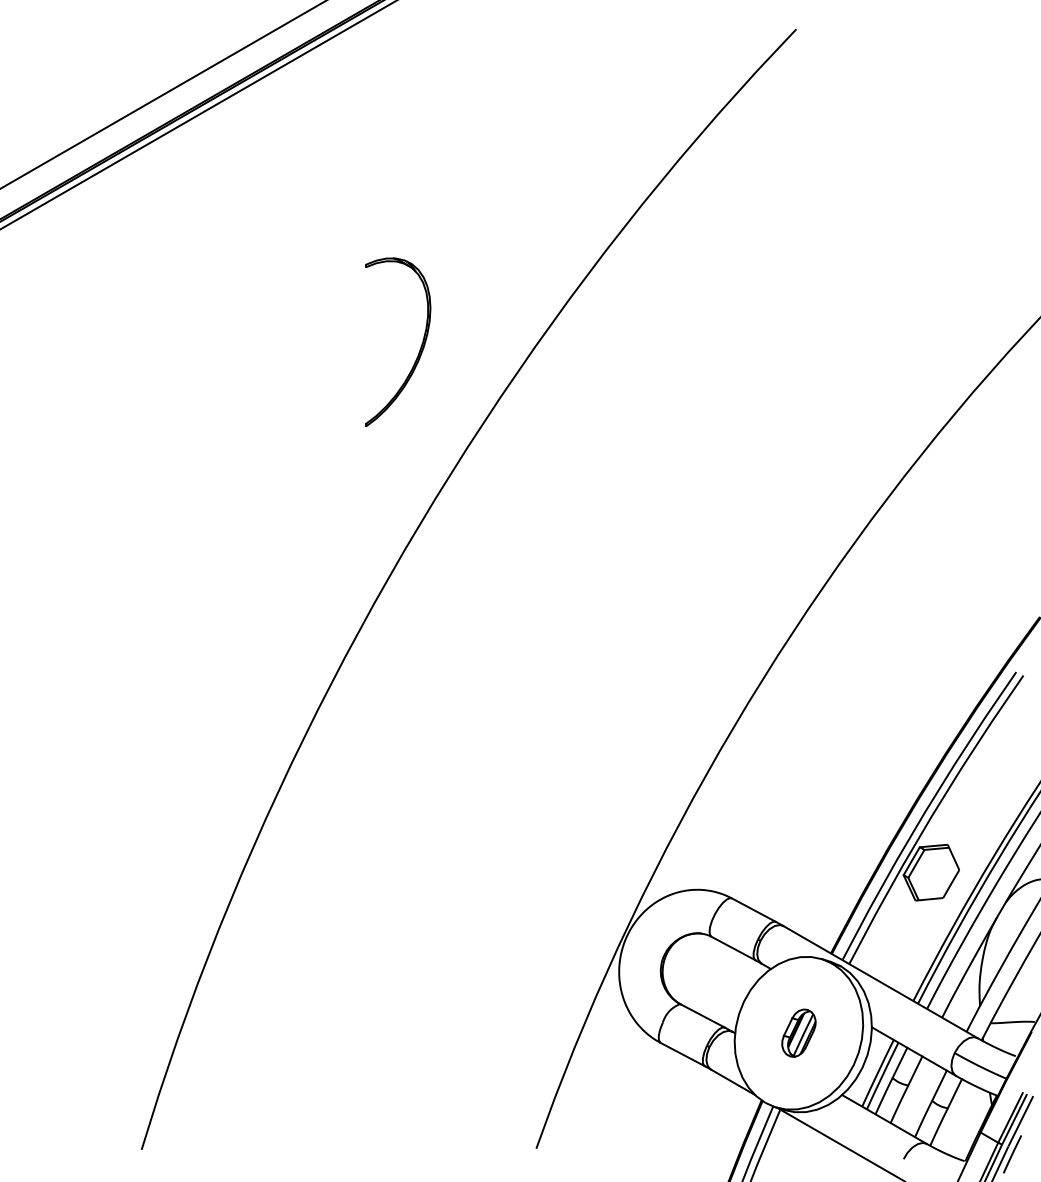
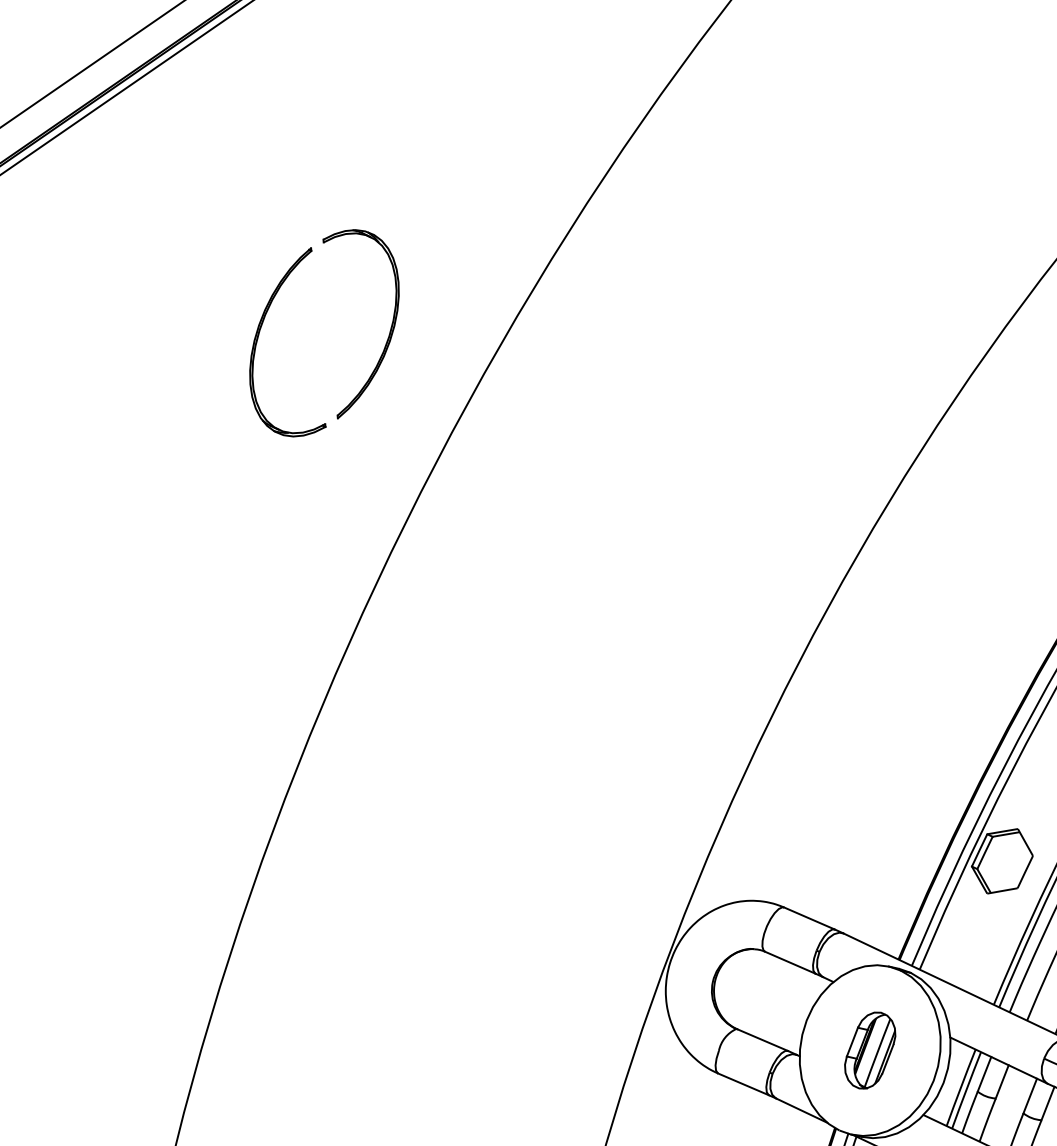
part: (300, 349) -> (258, 339), added
part: (798, 1032) -> (869, 1049), size x1.43

